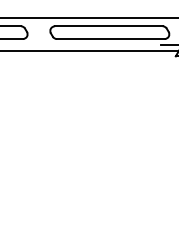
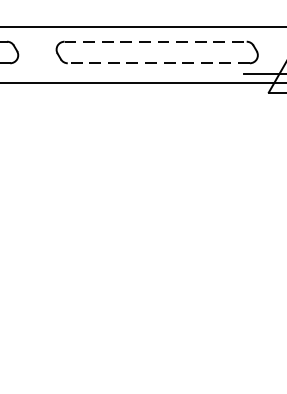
line: (108, 26) -> (154, 42), solid -> dashed
line: (110, 39) -> (158, 64), solid -> dashed

